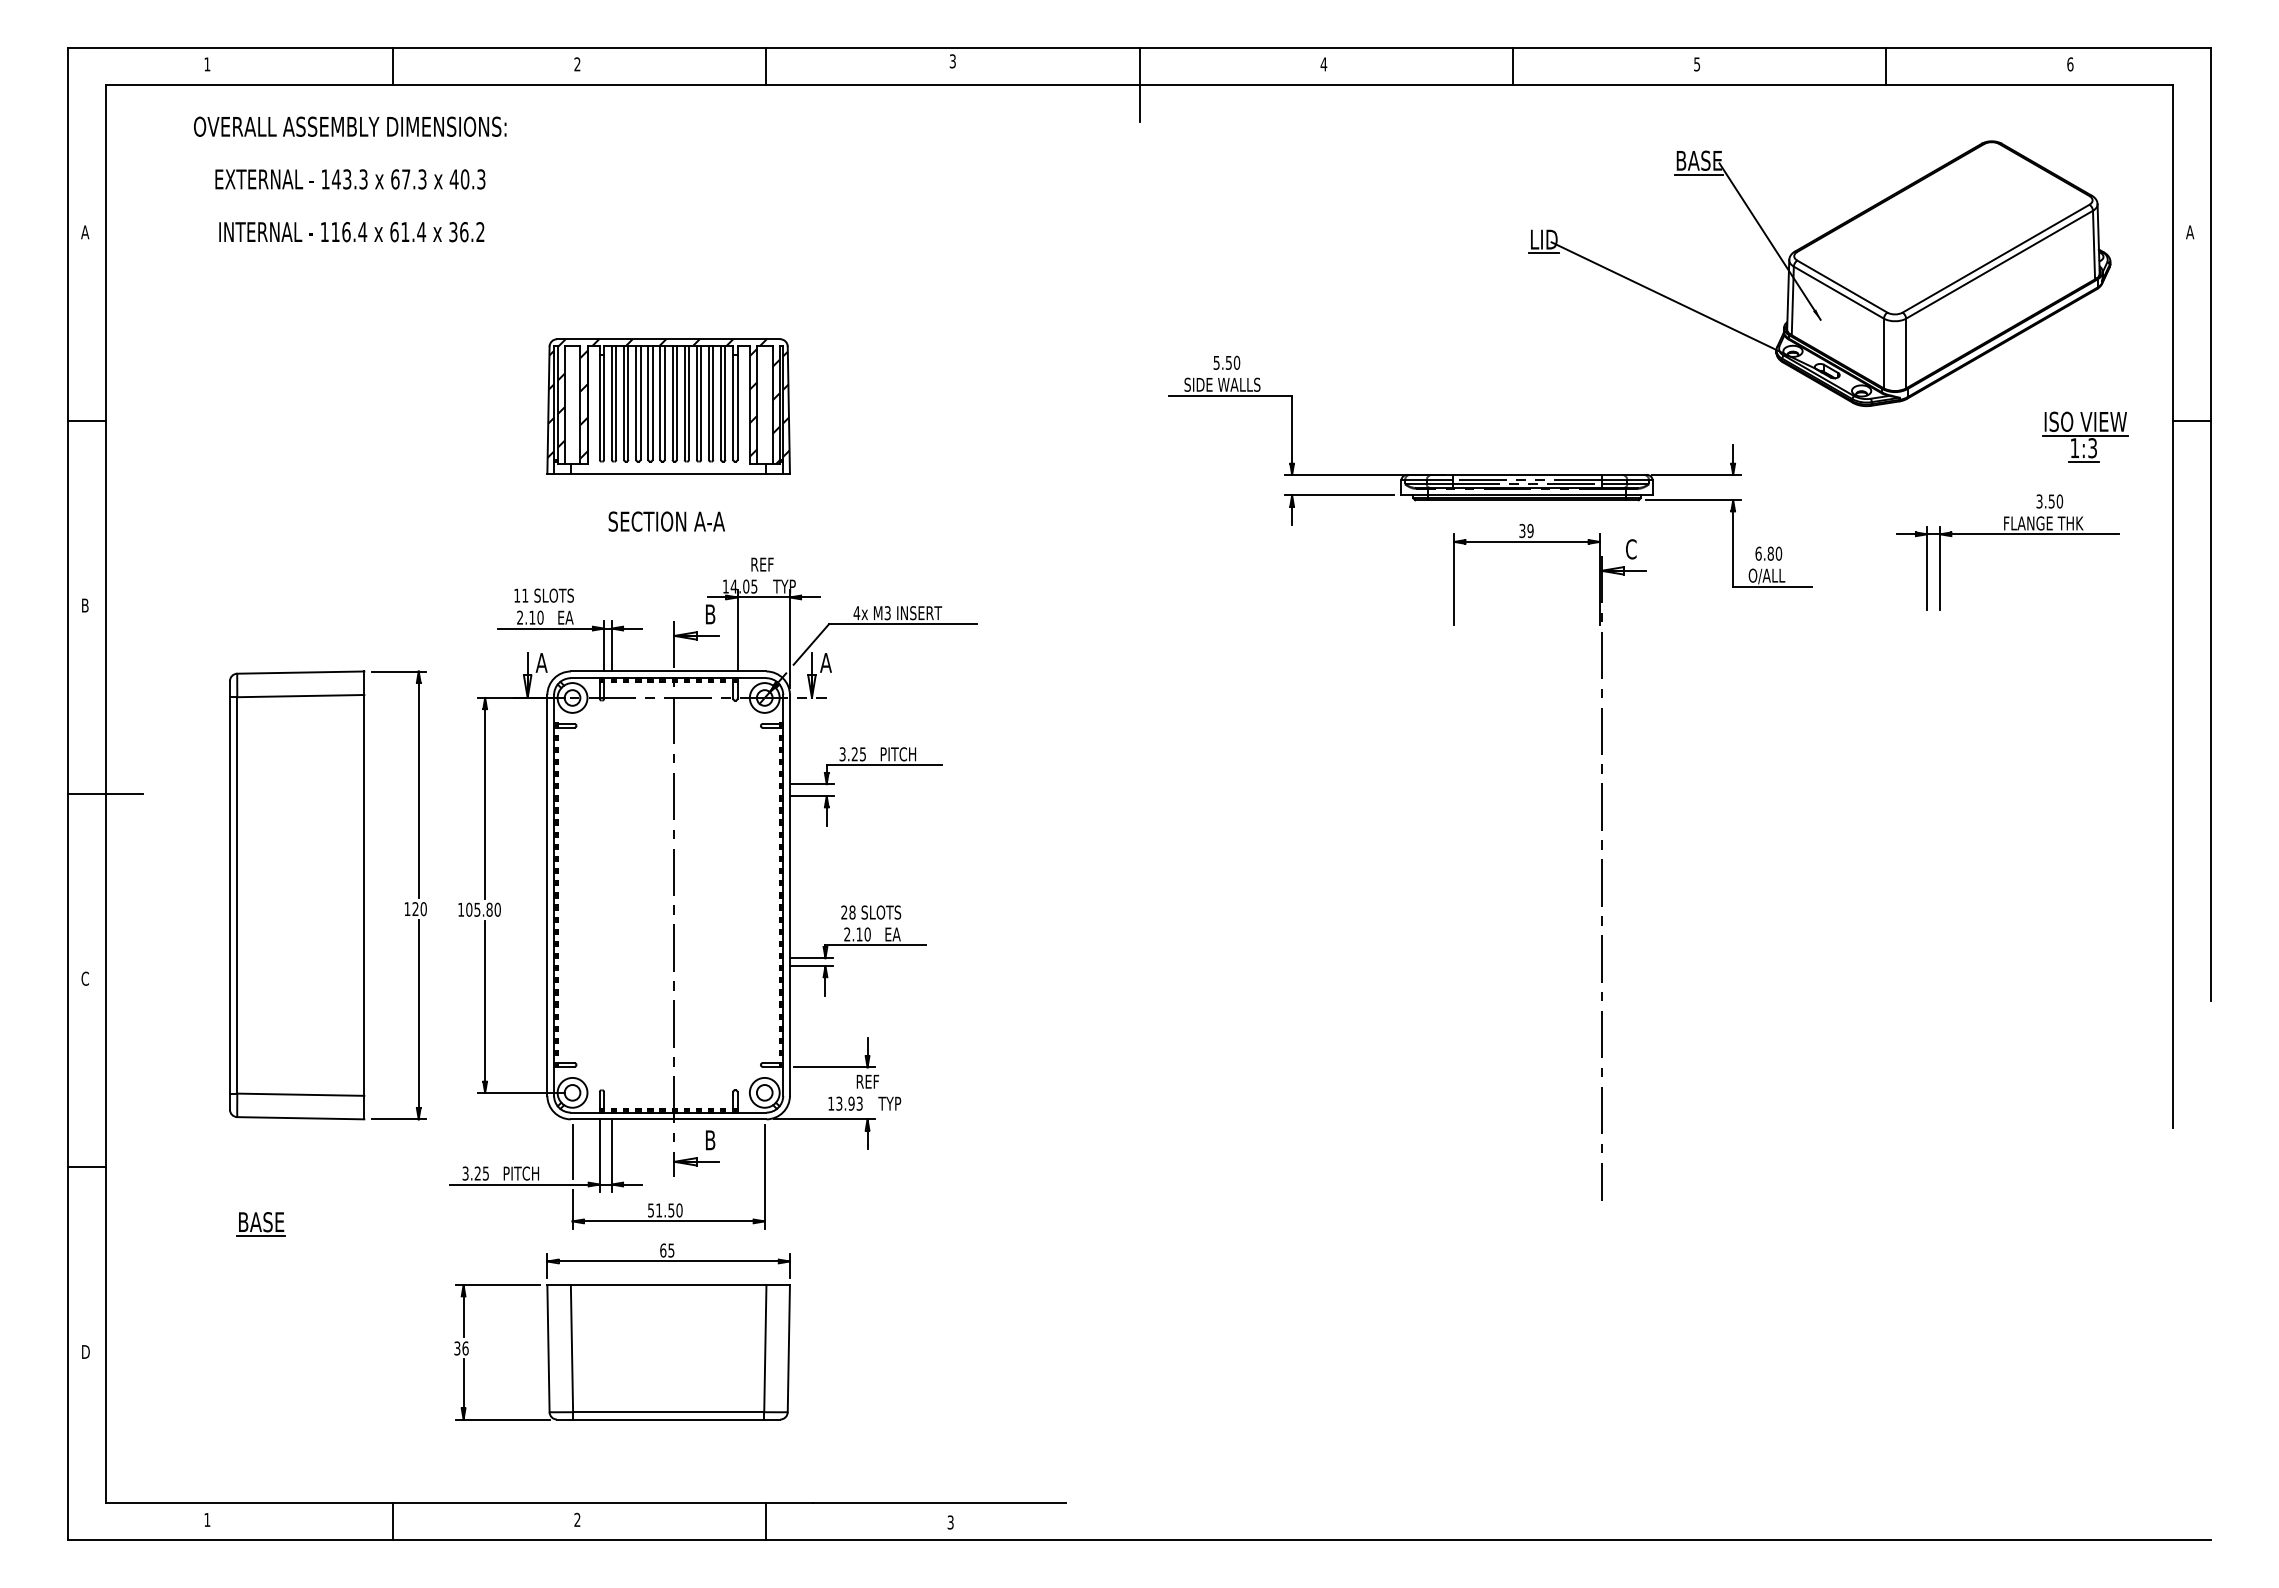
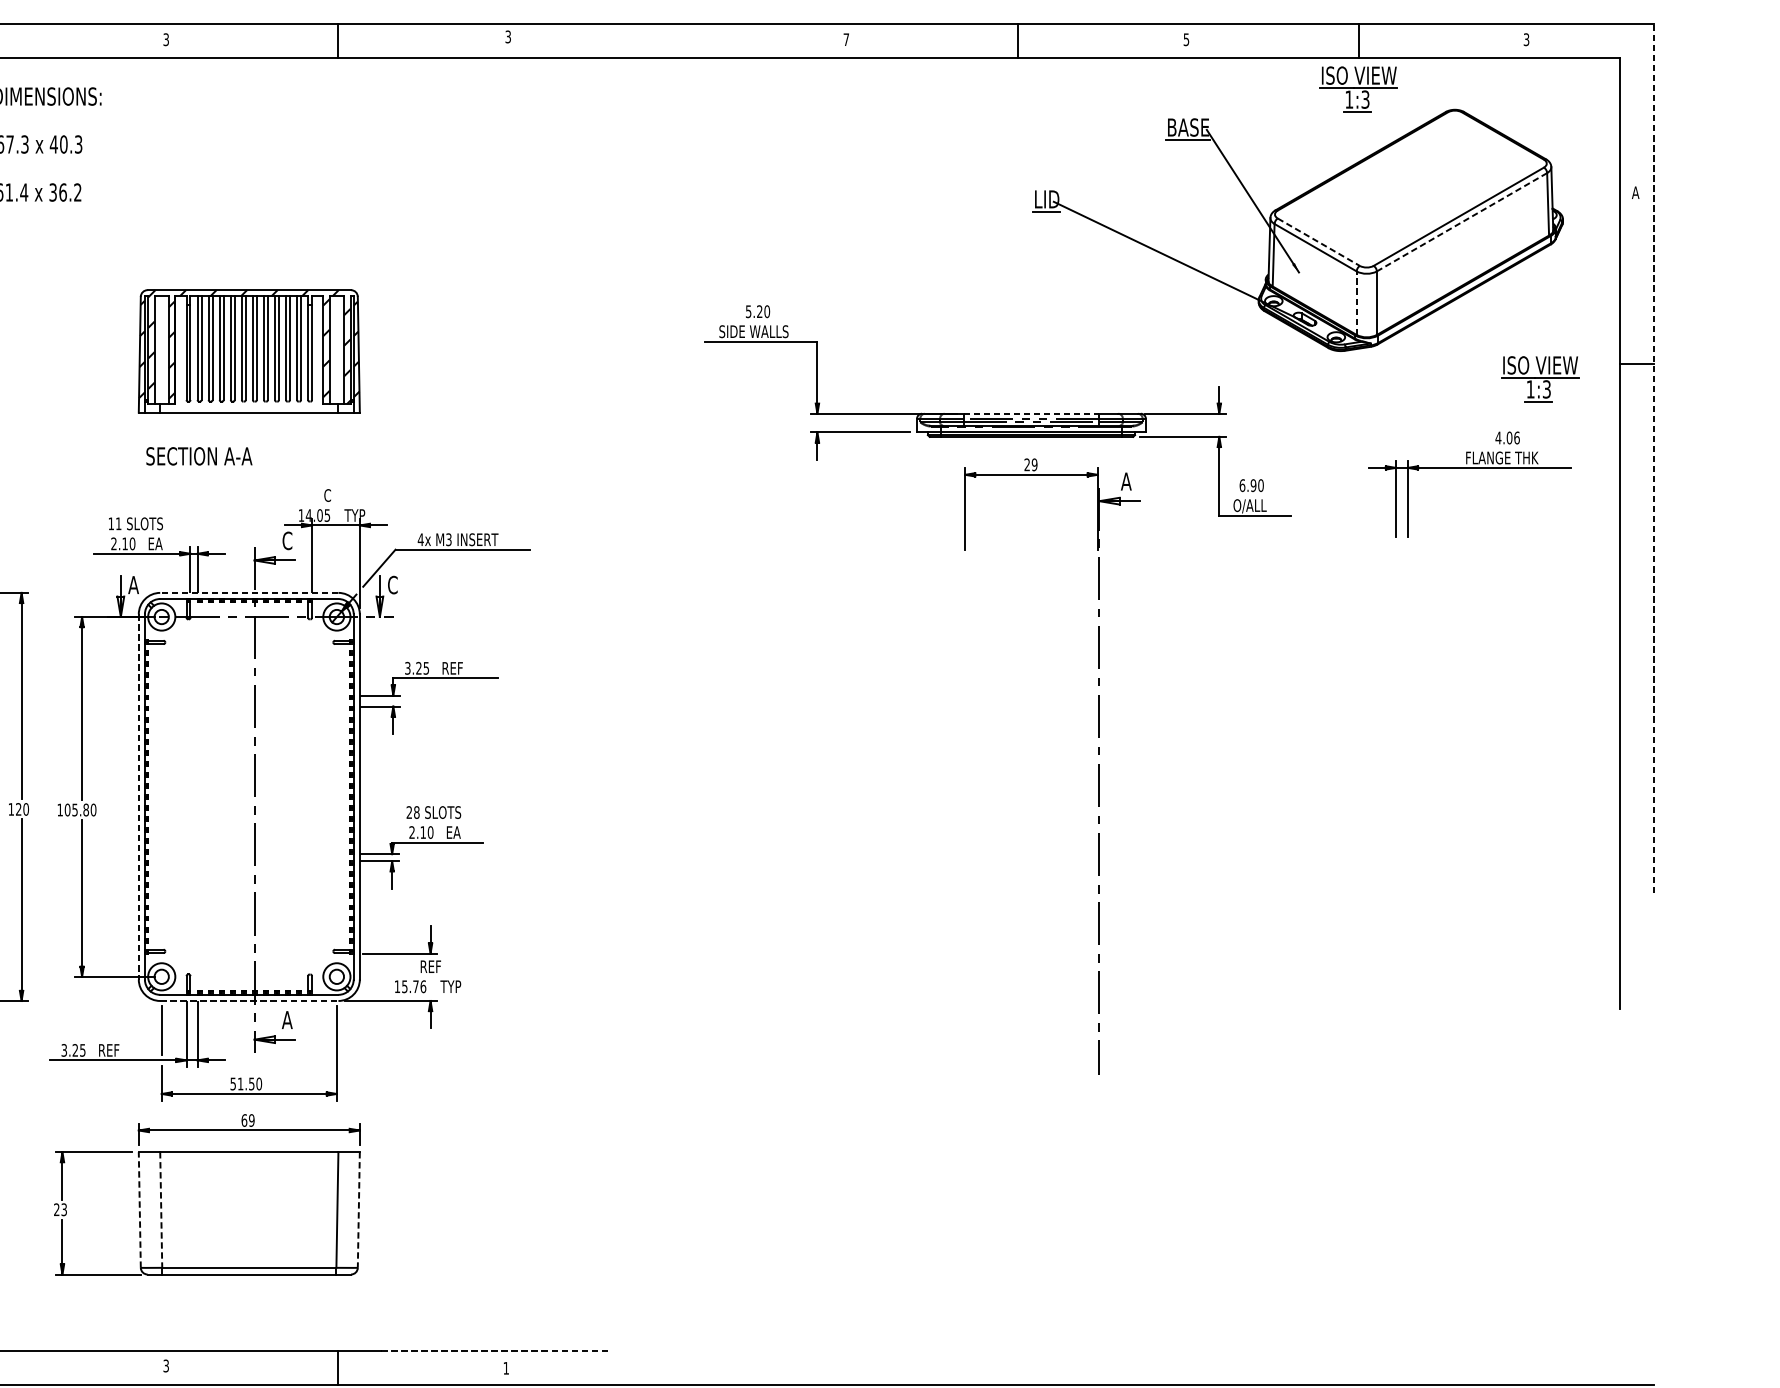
text: (577, 64) -> (166, 39), 2 -> 3
text: (1323, 64) -> (846, 39), 4 -> 7
text: (2070, 64) -> (1526, 39), 6 -> 3
line: (1139, 84) -> (678, 58), removed
part: (1886, 118) -> (1359, 89), added
line: (1999, 264) -> (1461, 222), solid -> dashed
line: (1842, 286) -> (1318, 242), solid -> dashed
line: (1883, 353) -> (1356, 303), solid -> dashed
text: (1228, 362) -> (759, 311), 5.50 -> 5.20
line: (1527, 474) -> (1031, 413), solid -> dashed
text: (2049, 501) -> (1507, 437), 3.50 -> 4.06
text: (666, 521) -> (199, 456), moved
line: (2210, 524) -> (1654, 458), solid -> dashed
text: (1522, 531) -> (1027, 465), 39 -> 29
text: (1630, 549) -> (1125, 481), C -> A
text: (1770, 553) -> (1253, 485), 6.80 -> 6.90
text: (761, 564) -> (333, 495), REF -> C
text: (710, 614) -> (287, 540), B -> C
text: (825, 662) -> (392, 584), A -> C
line: (668, 671) -> (249, 592), solid -> dashed
text: (899, 754) -> (459, 668), PITCH -> REF
line: (547, 895) -> (138, 797), solid -> dashed
text: (849, 1103) -> (414, 986), 13.93 -> 15.76
line: (668, 1119) -> (249, 1001), solid -> dashed
text: (710, 1140) -> (287, 1020), B -> A
text: (522, 1173) -> (116, 1050), PITCH -> REF
text: (671, 1250) -> (251, 1120), 65 -> 69
text: (461, 1348) -> (60, 1209), 36 -> 23
line: (548, 1348) -> (139, 1209), solid -> dashed
line: (571, 1348) -> (160, 1209), solid -> dashed
line: (788, 1348) -> (358, 1209), solid -> dashed
line: (940, 1503) -> (497, 1351), solid -> dashed
text: (577, 1520) -> (166, 1366), 2 -> 3
text: (950, 1522) -> (506, 1368), 3 -> 1

